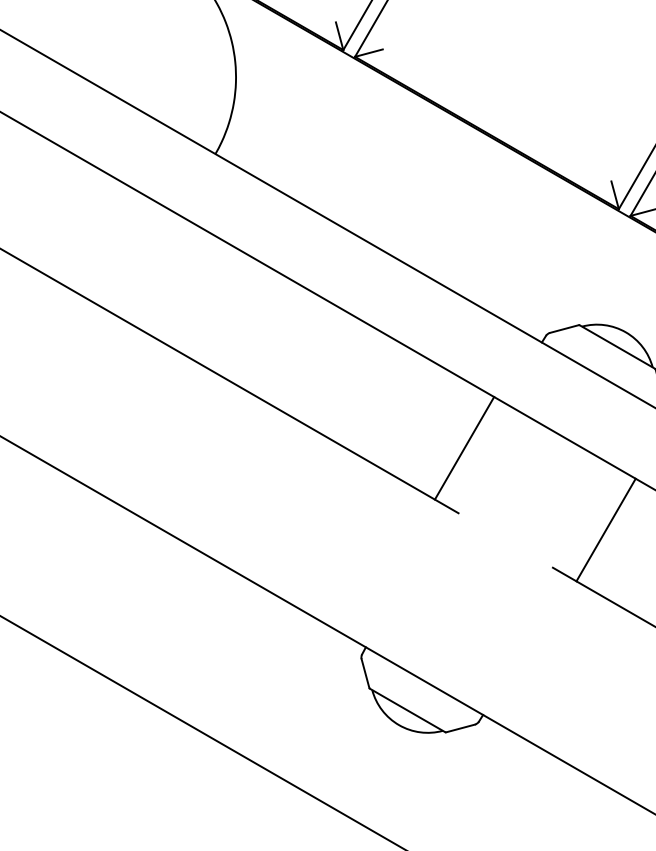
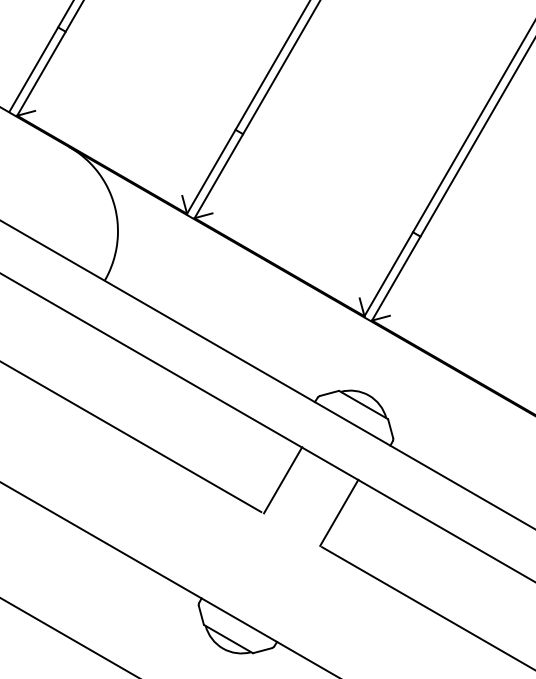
line: (465, 448) -> (283, 480), moved
line: (606, 529) -> (339, 512), moved

